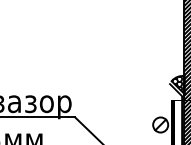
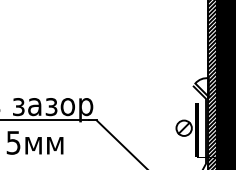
hatch: (177, 85) -> (201, 87), removed

